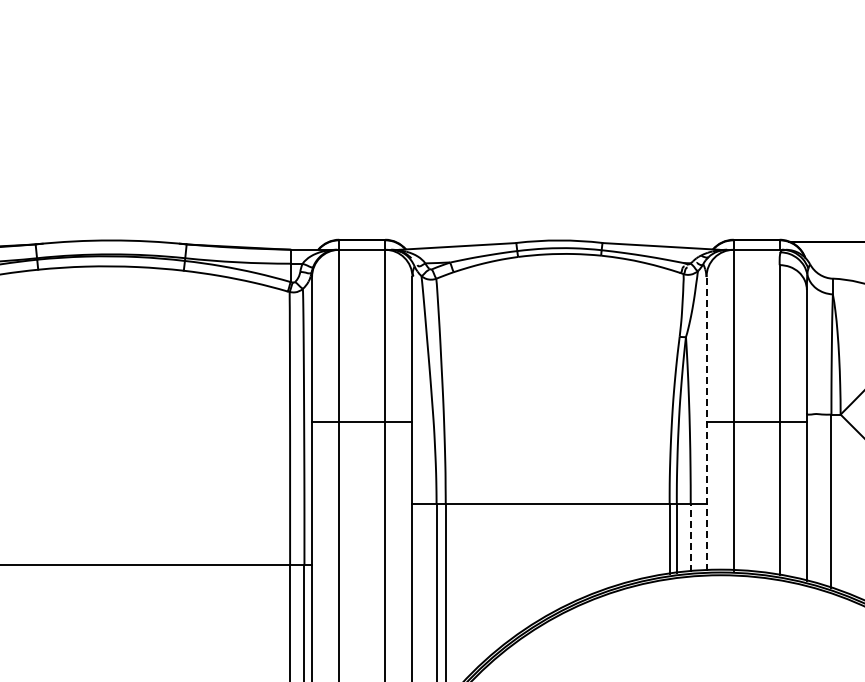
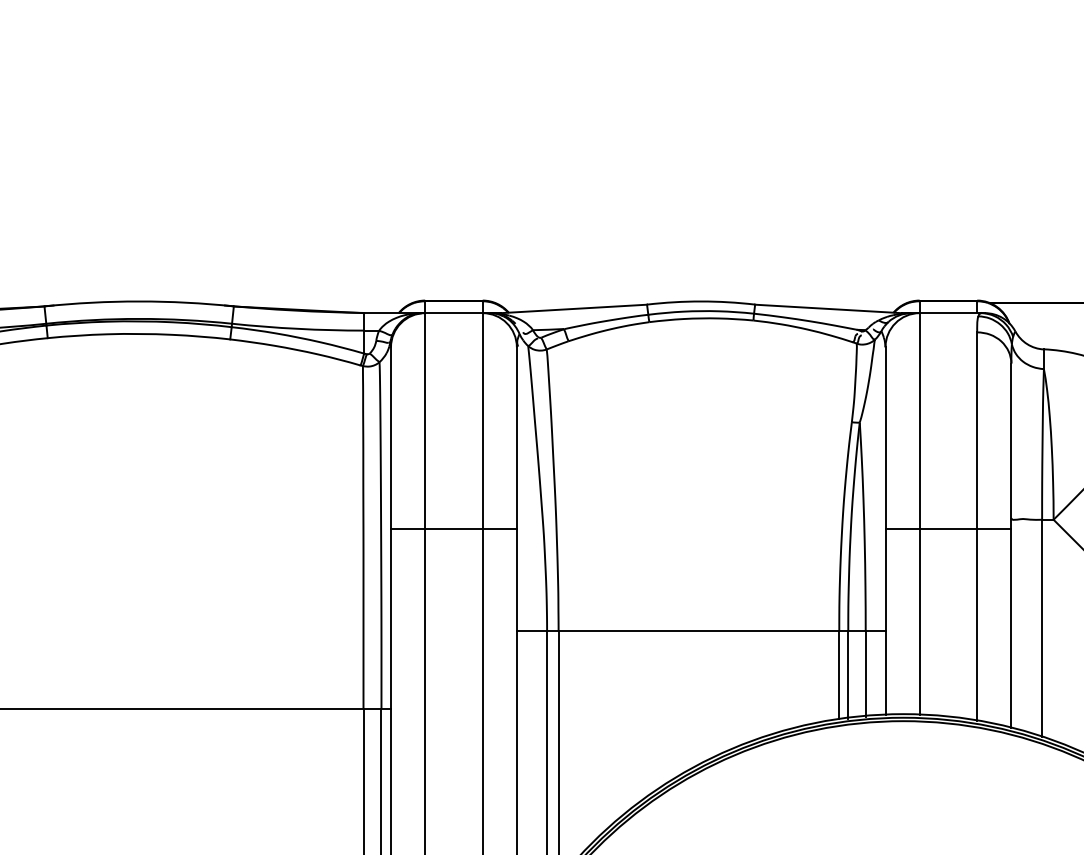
line: (706, 423) -> (885, 530), dashed -> solid
line: (690, 537) -> (865, 673), dashed -> solid

